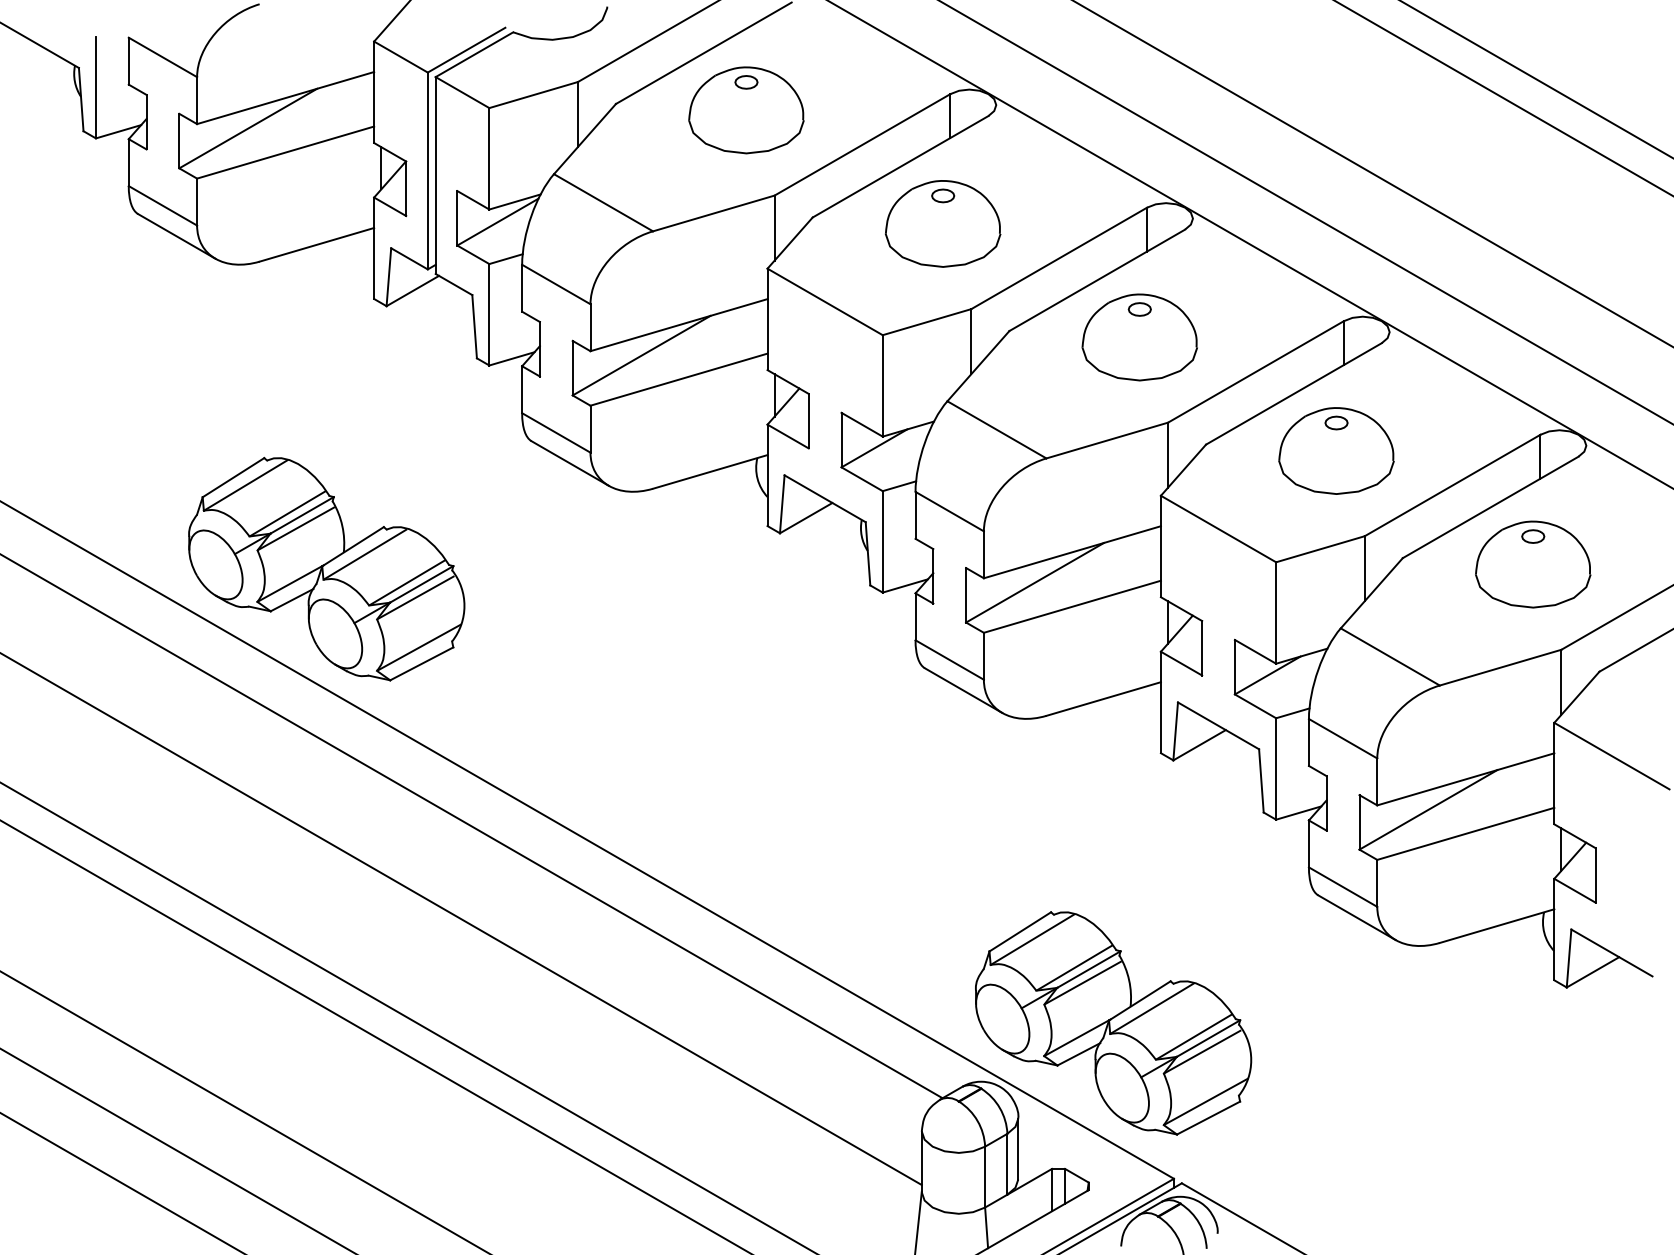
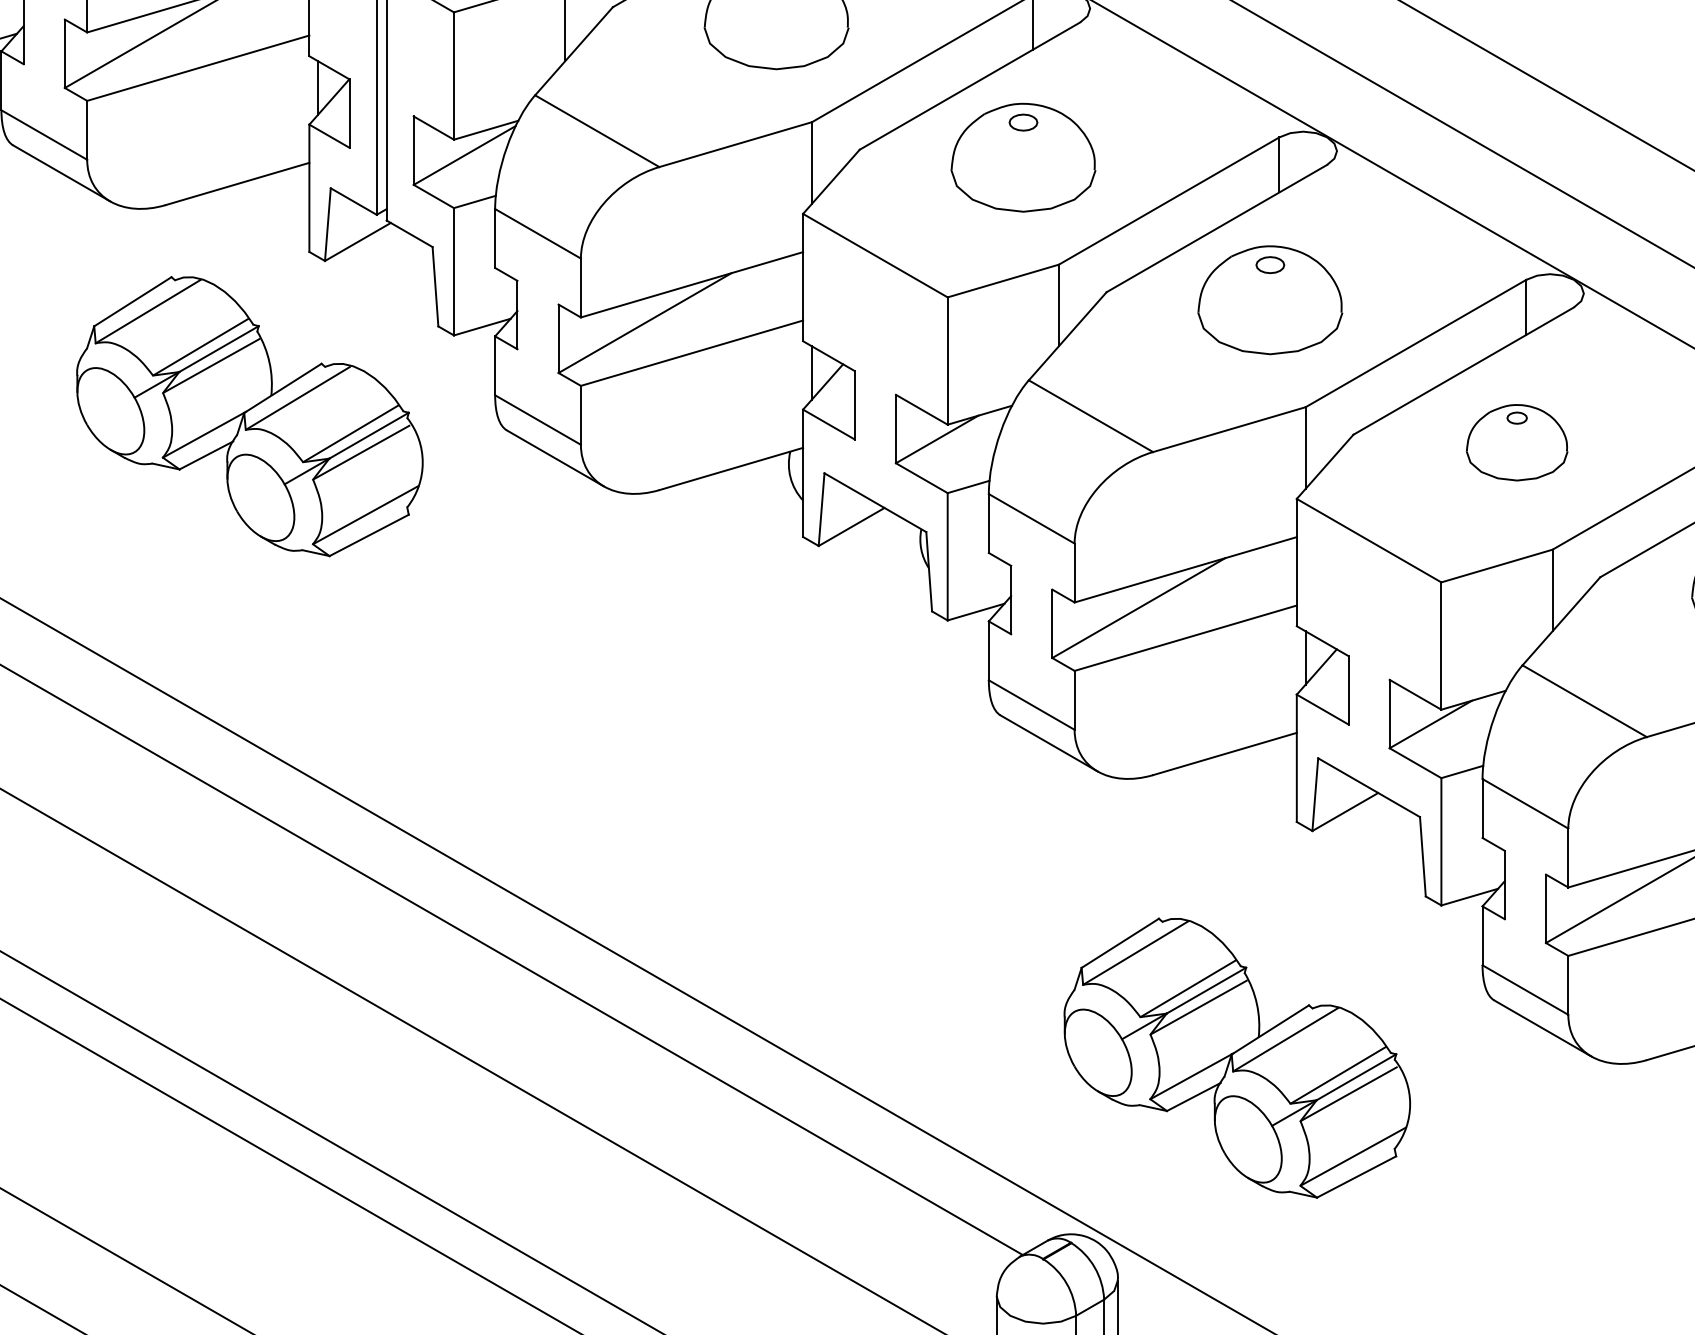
part: (1336, 450) -> (1517, 442), size x0.7
part: (326, 568) -> (249, 415), moved
part: (1113, 1023) -> (1237, 1058), moved

